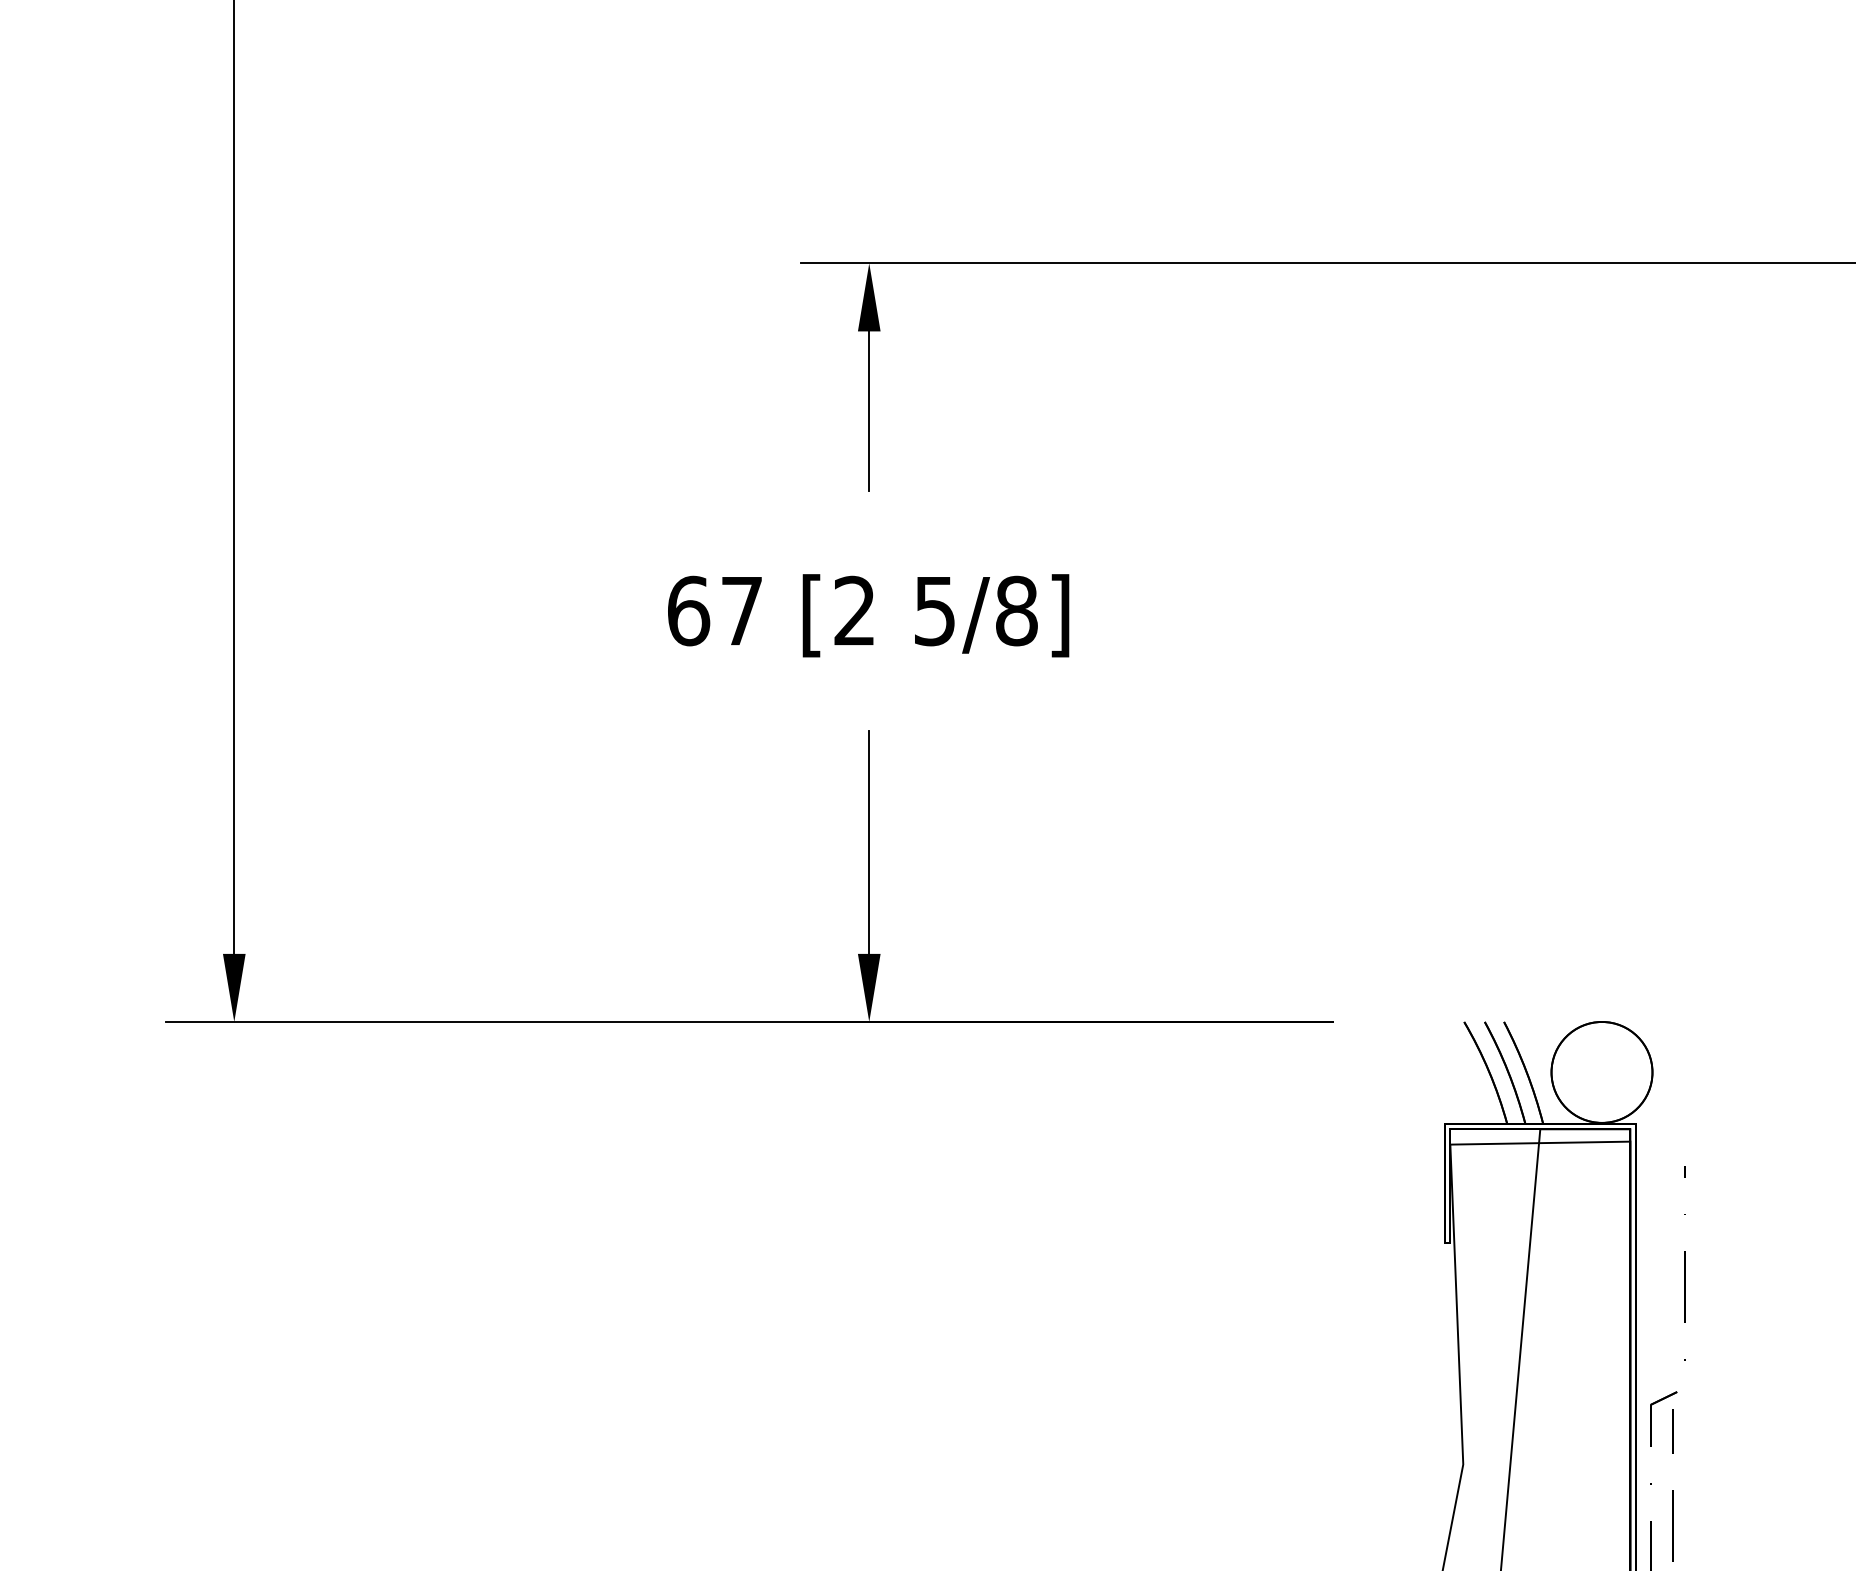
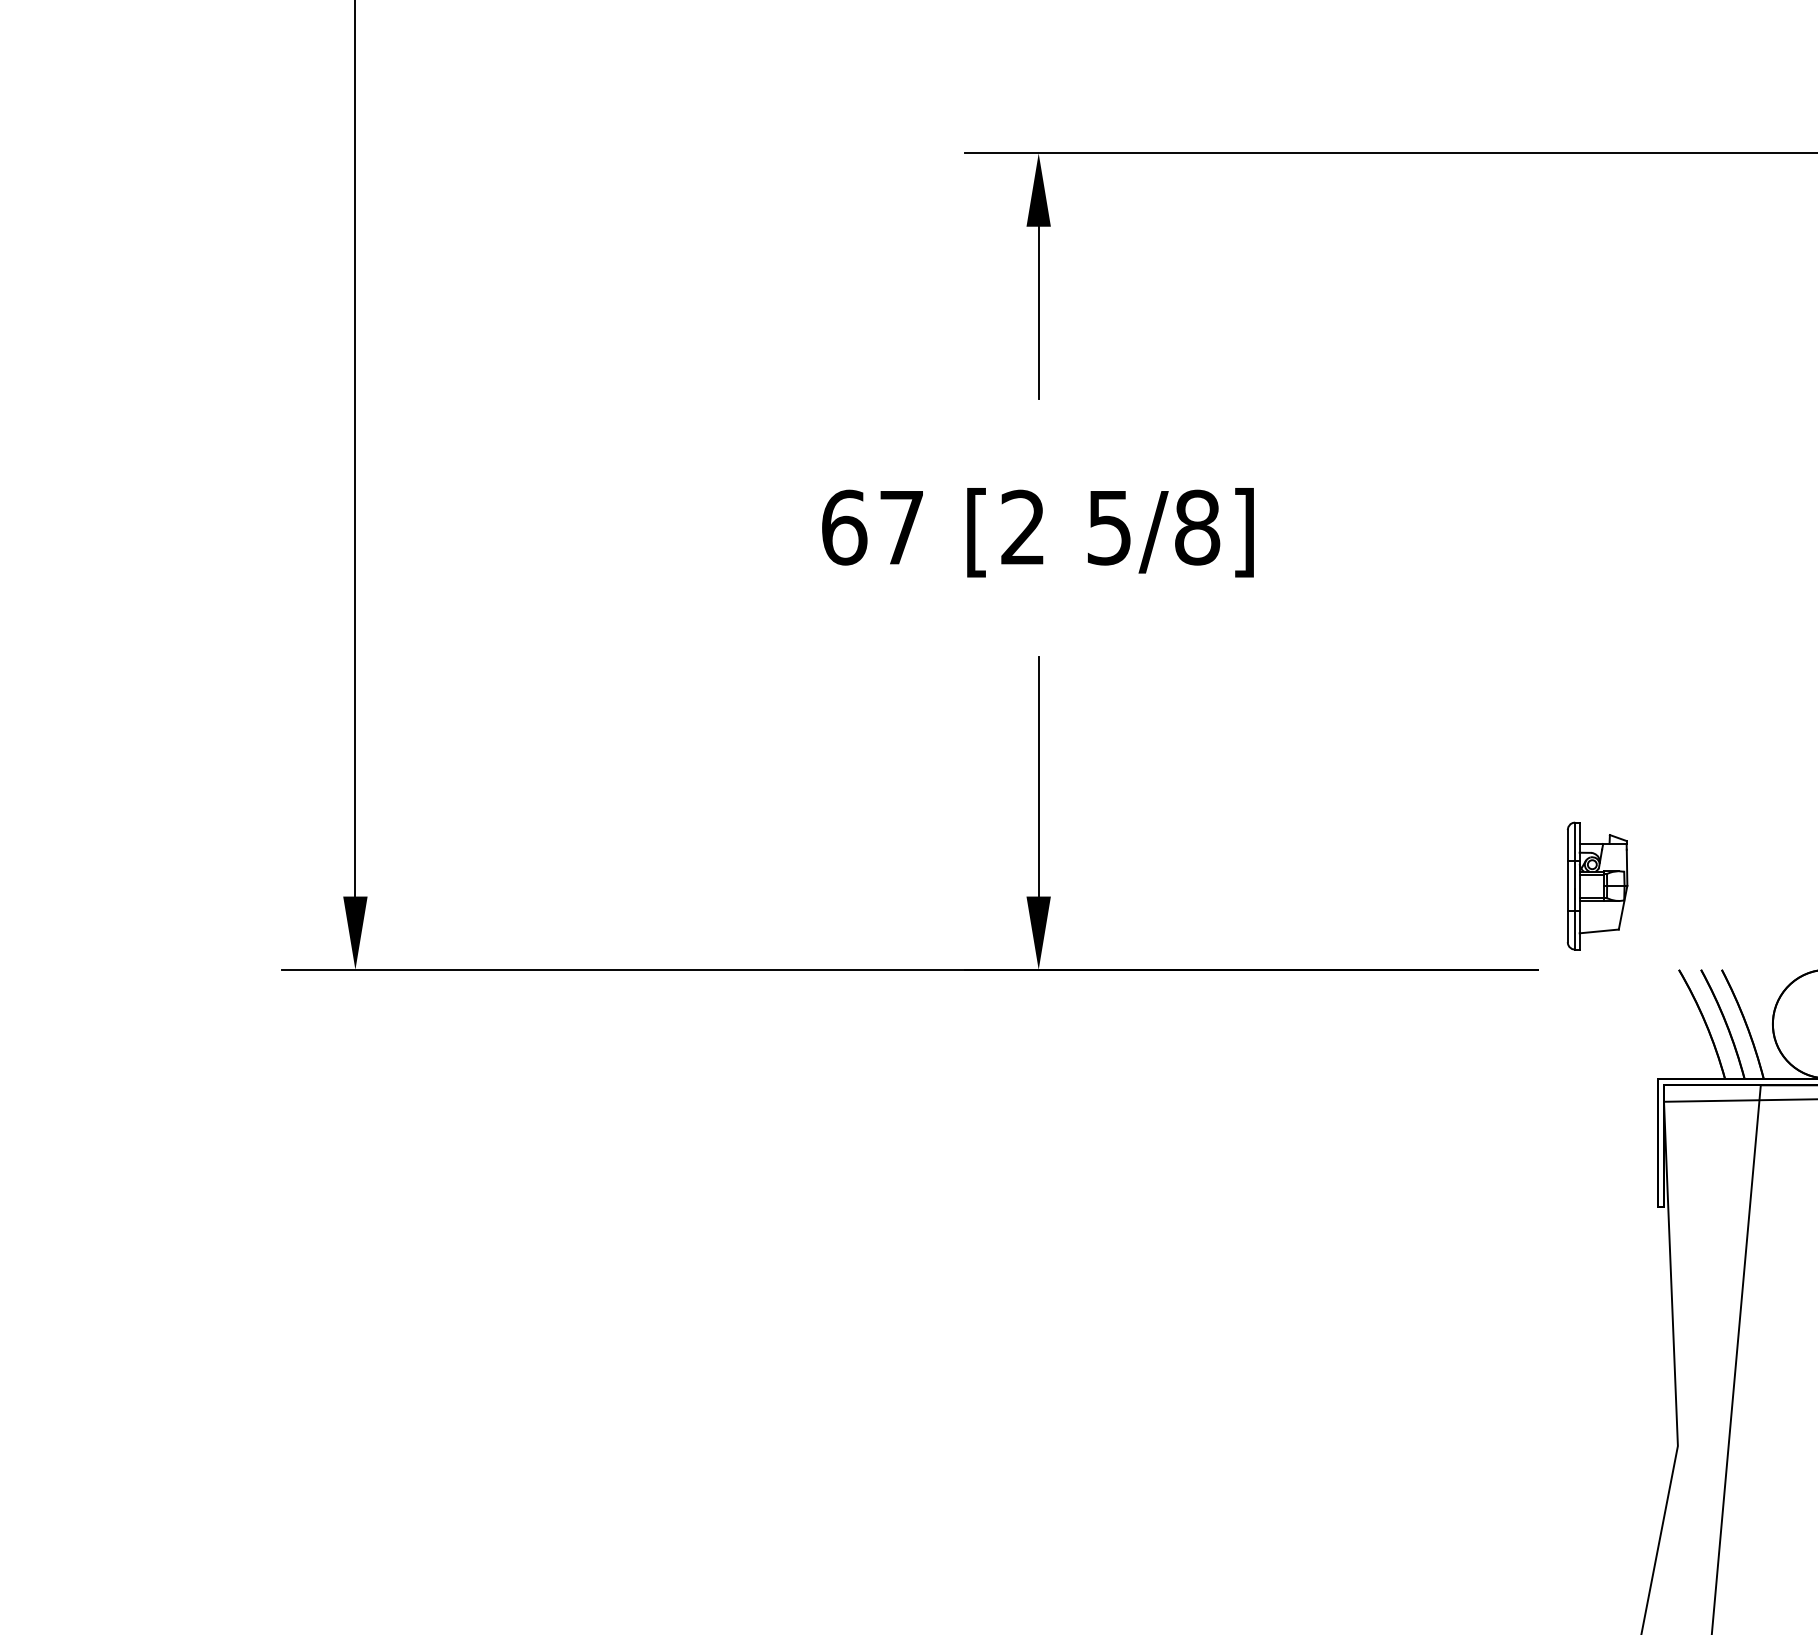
part: (1388, 943) -> (1597, 885), added

